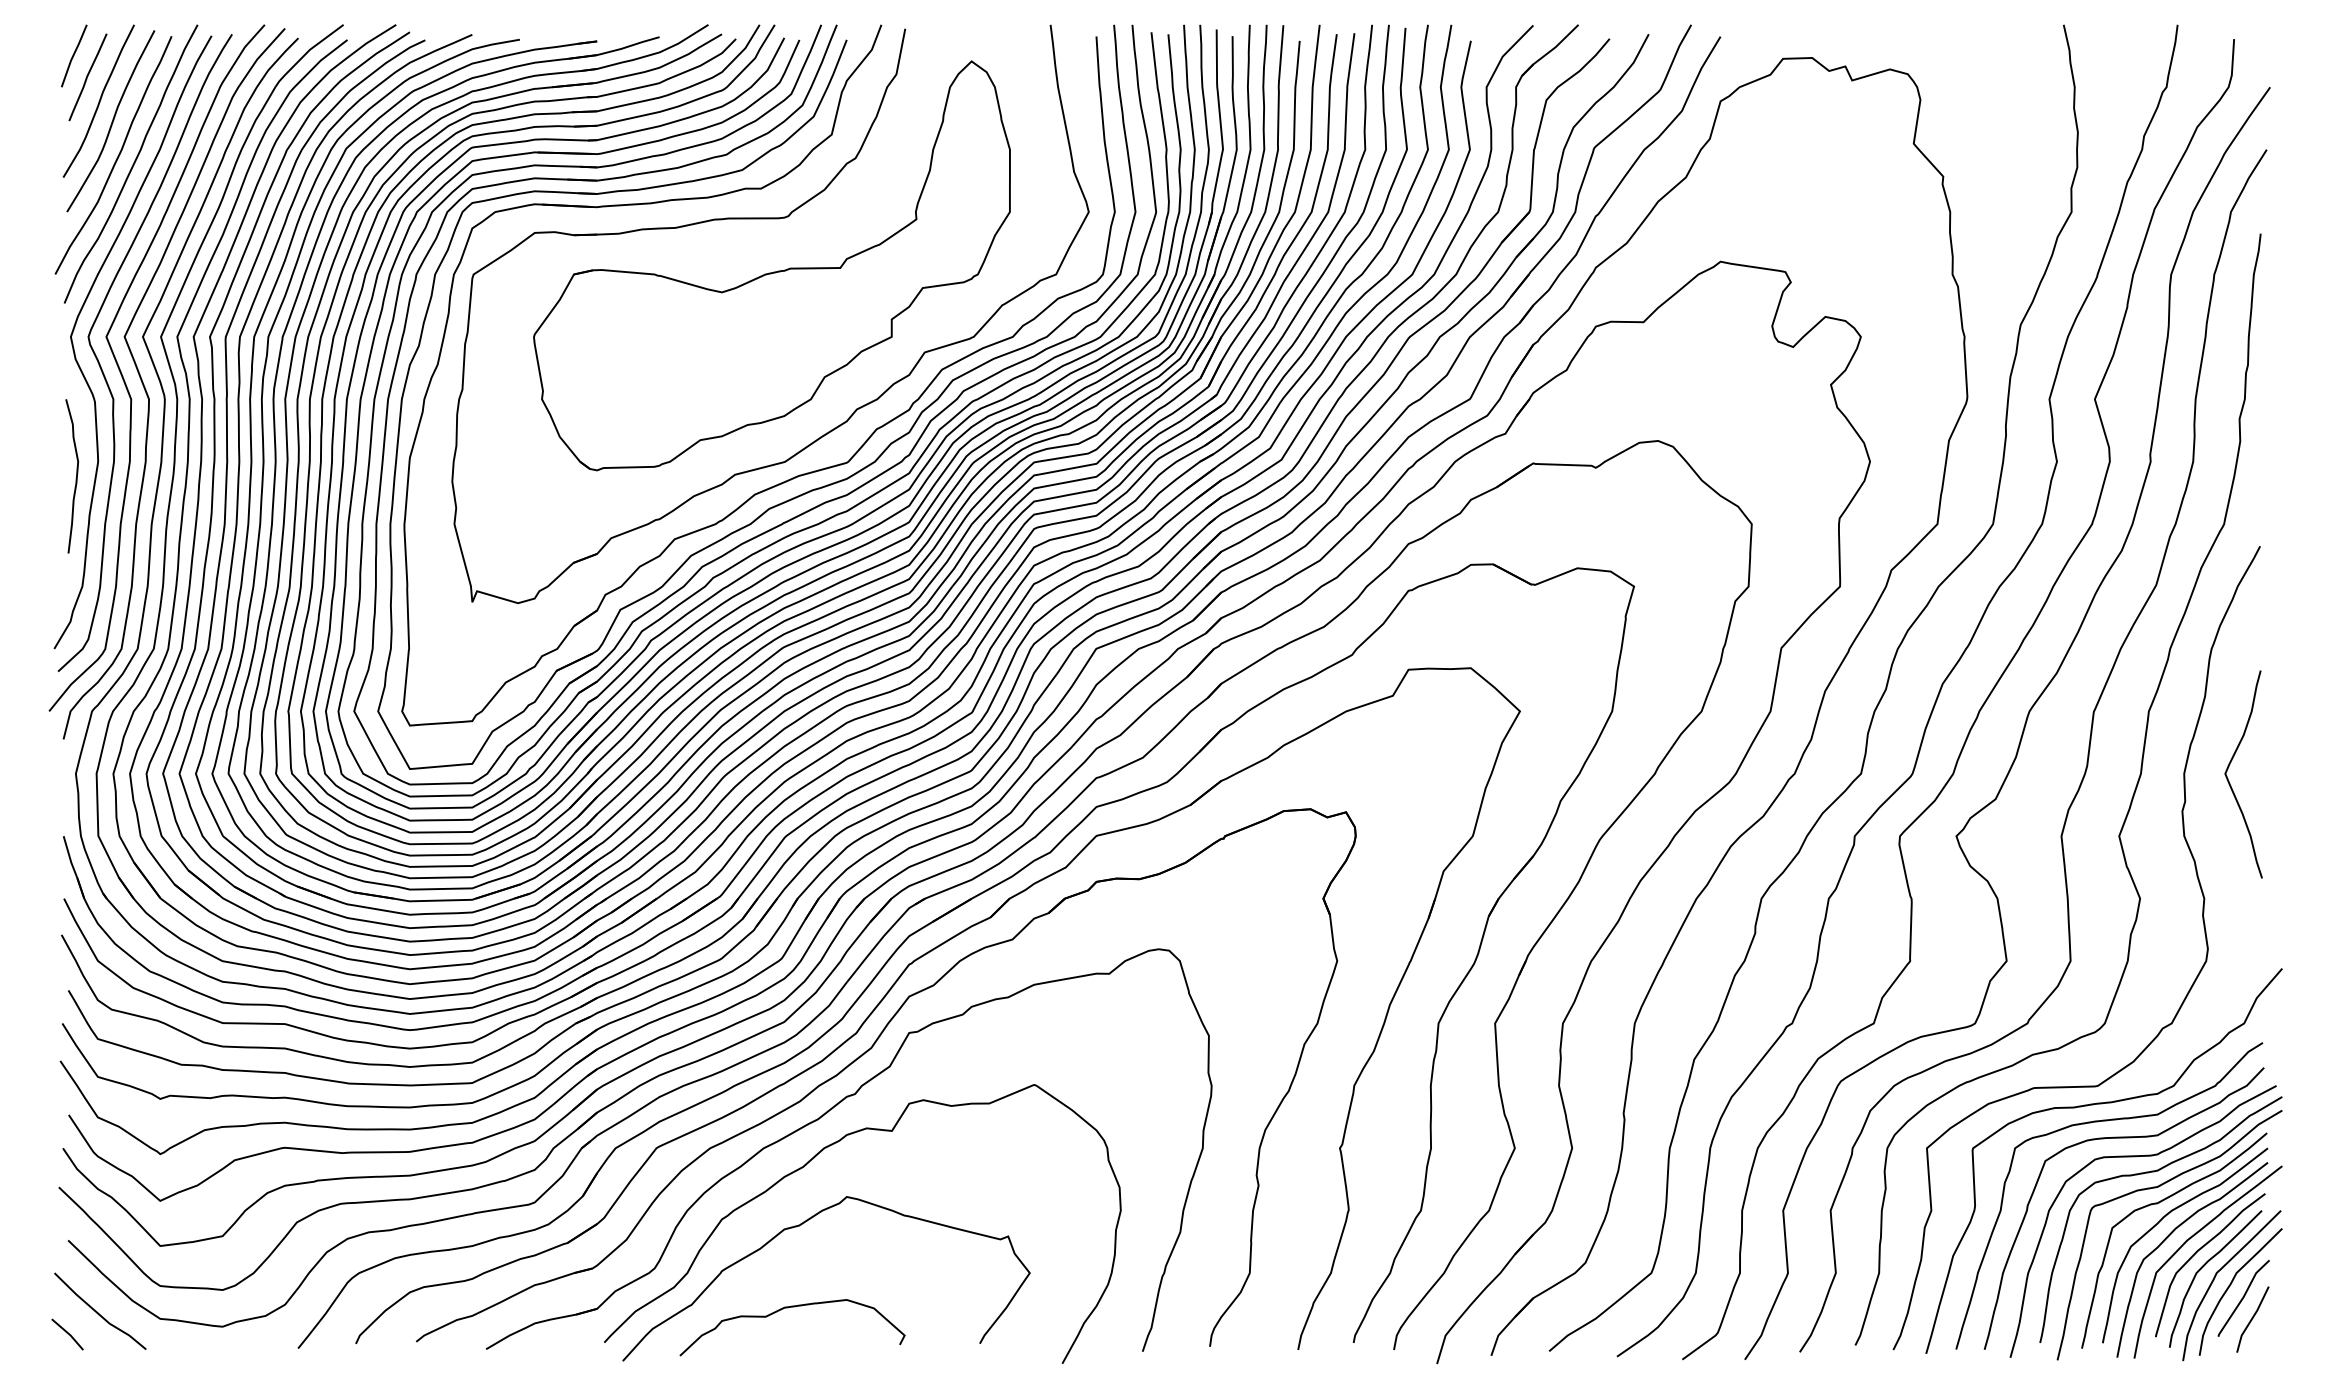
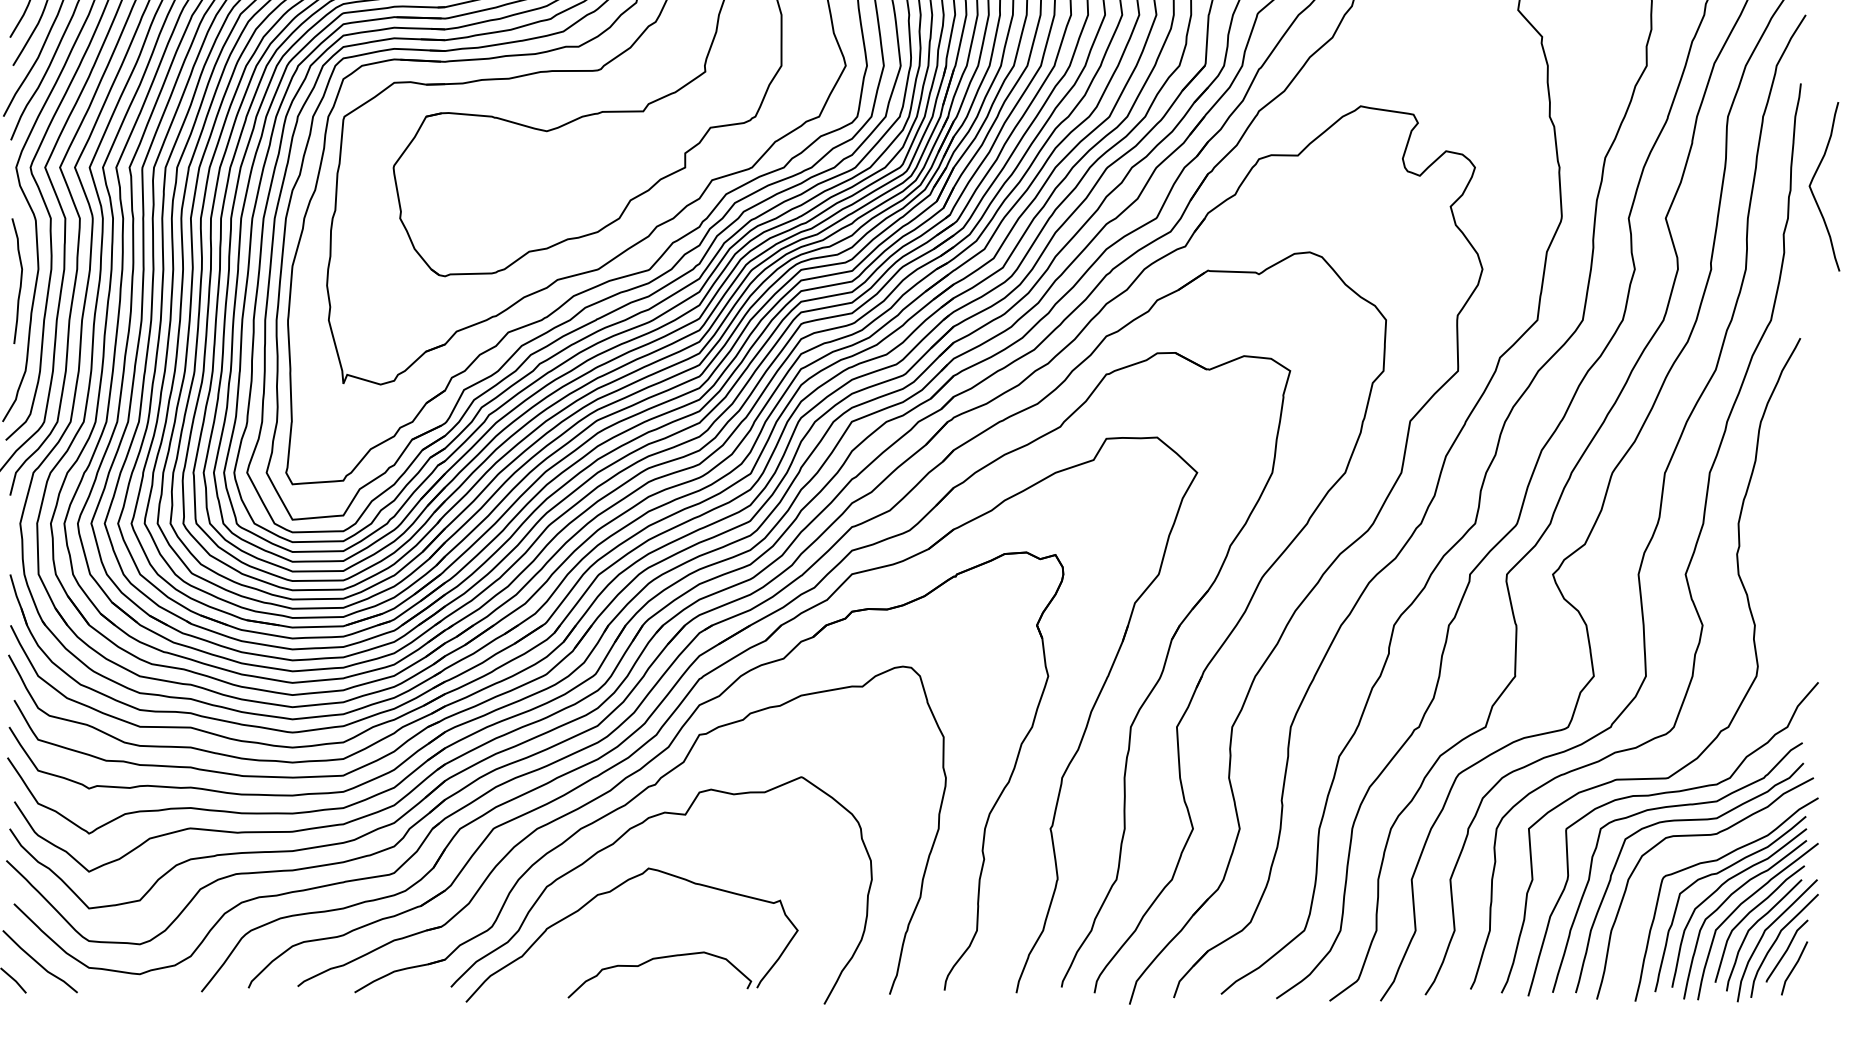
curve: (2228, 778) -> (1812, 190), moved
curve: (2154, 1172) -> (1714, 848), removed
curve: (788, 1308) -> (656, 959), moved

